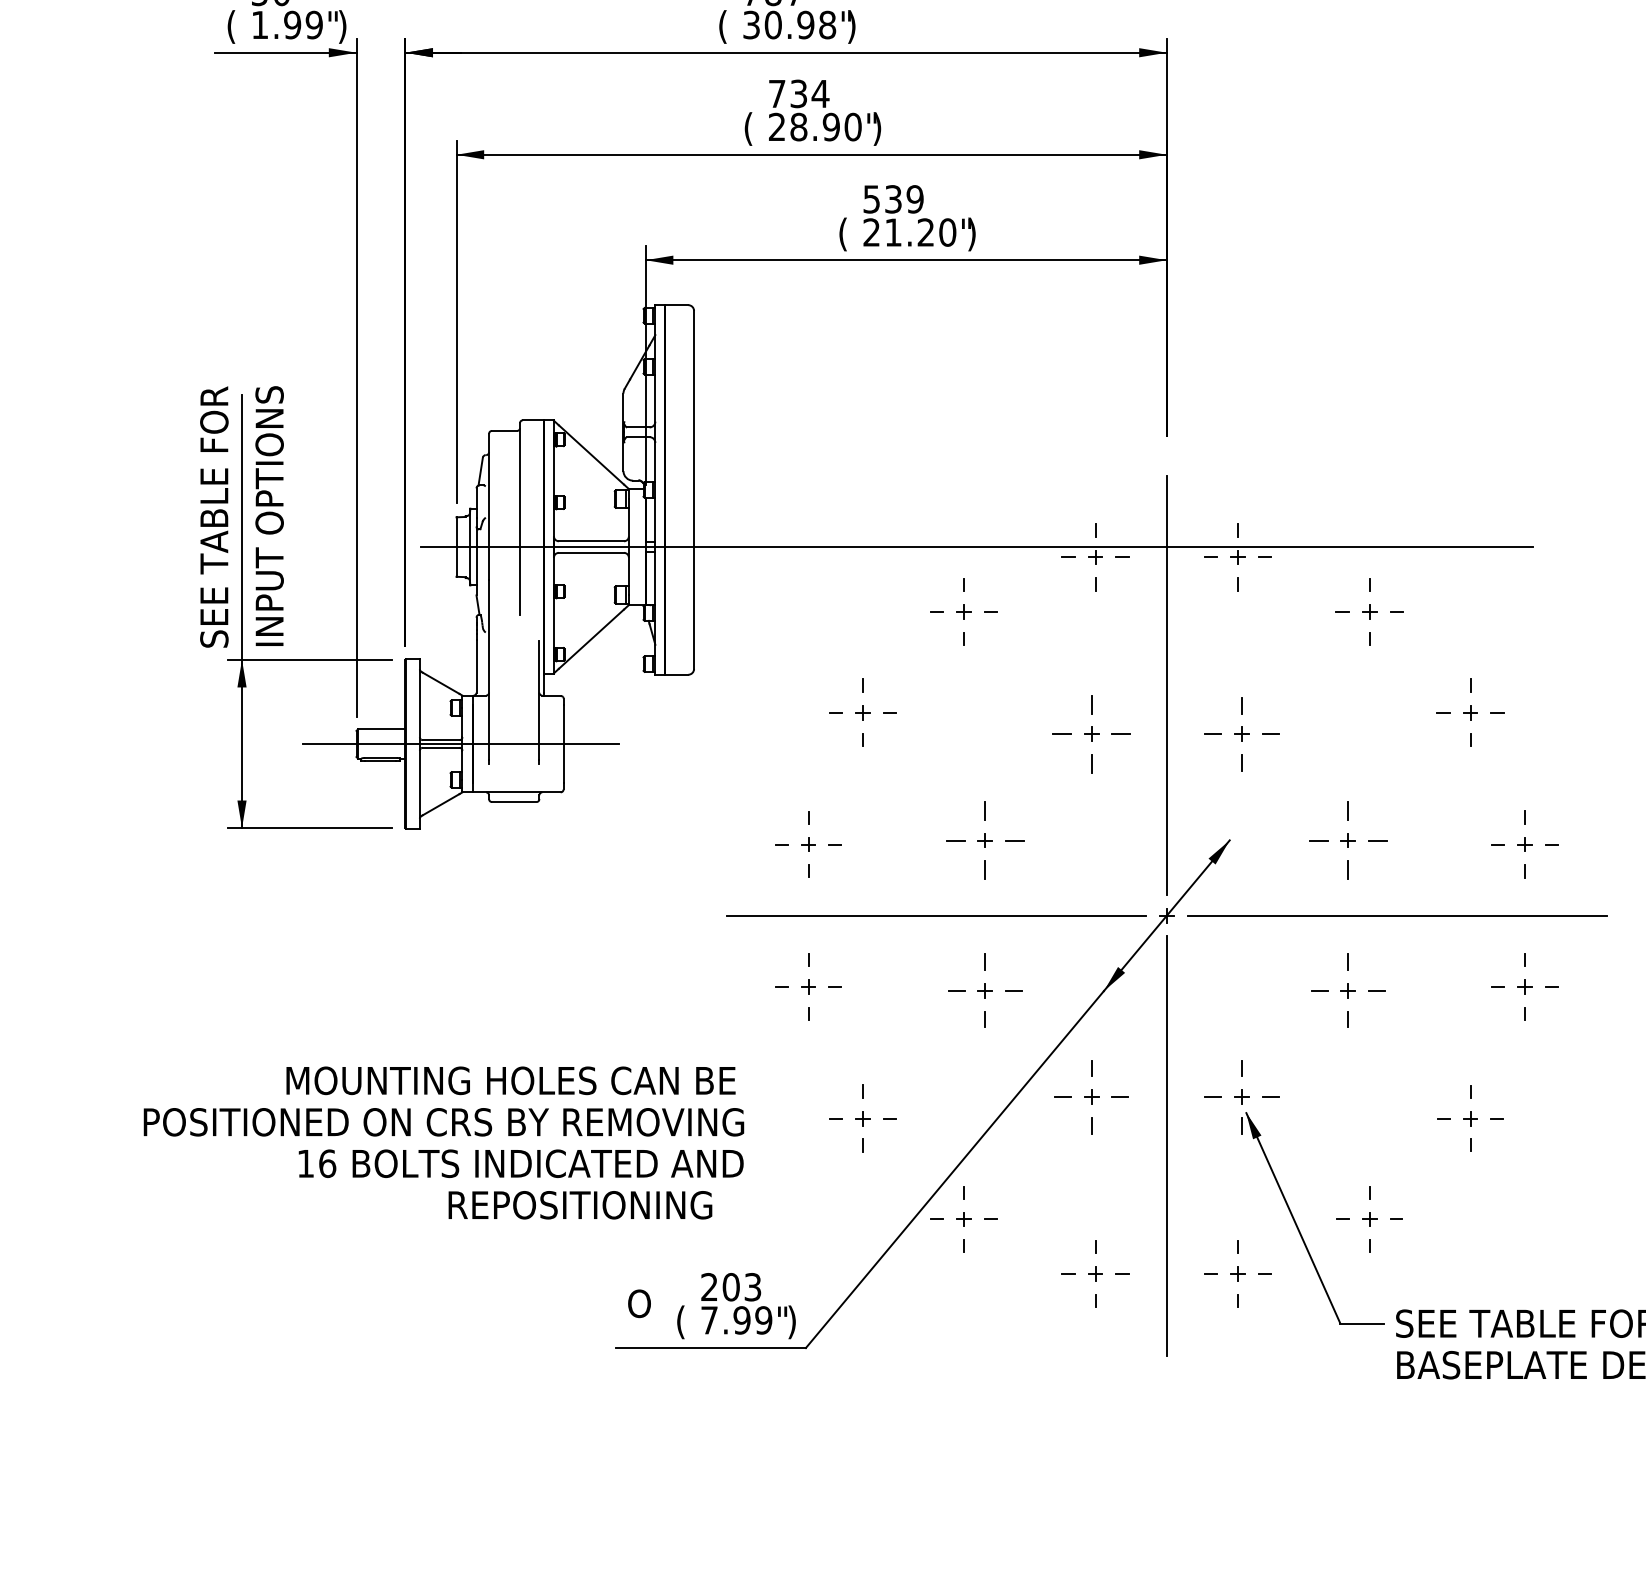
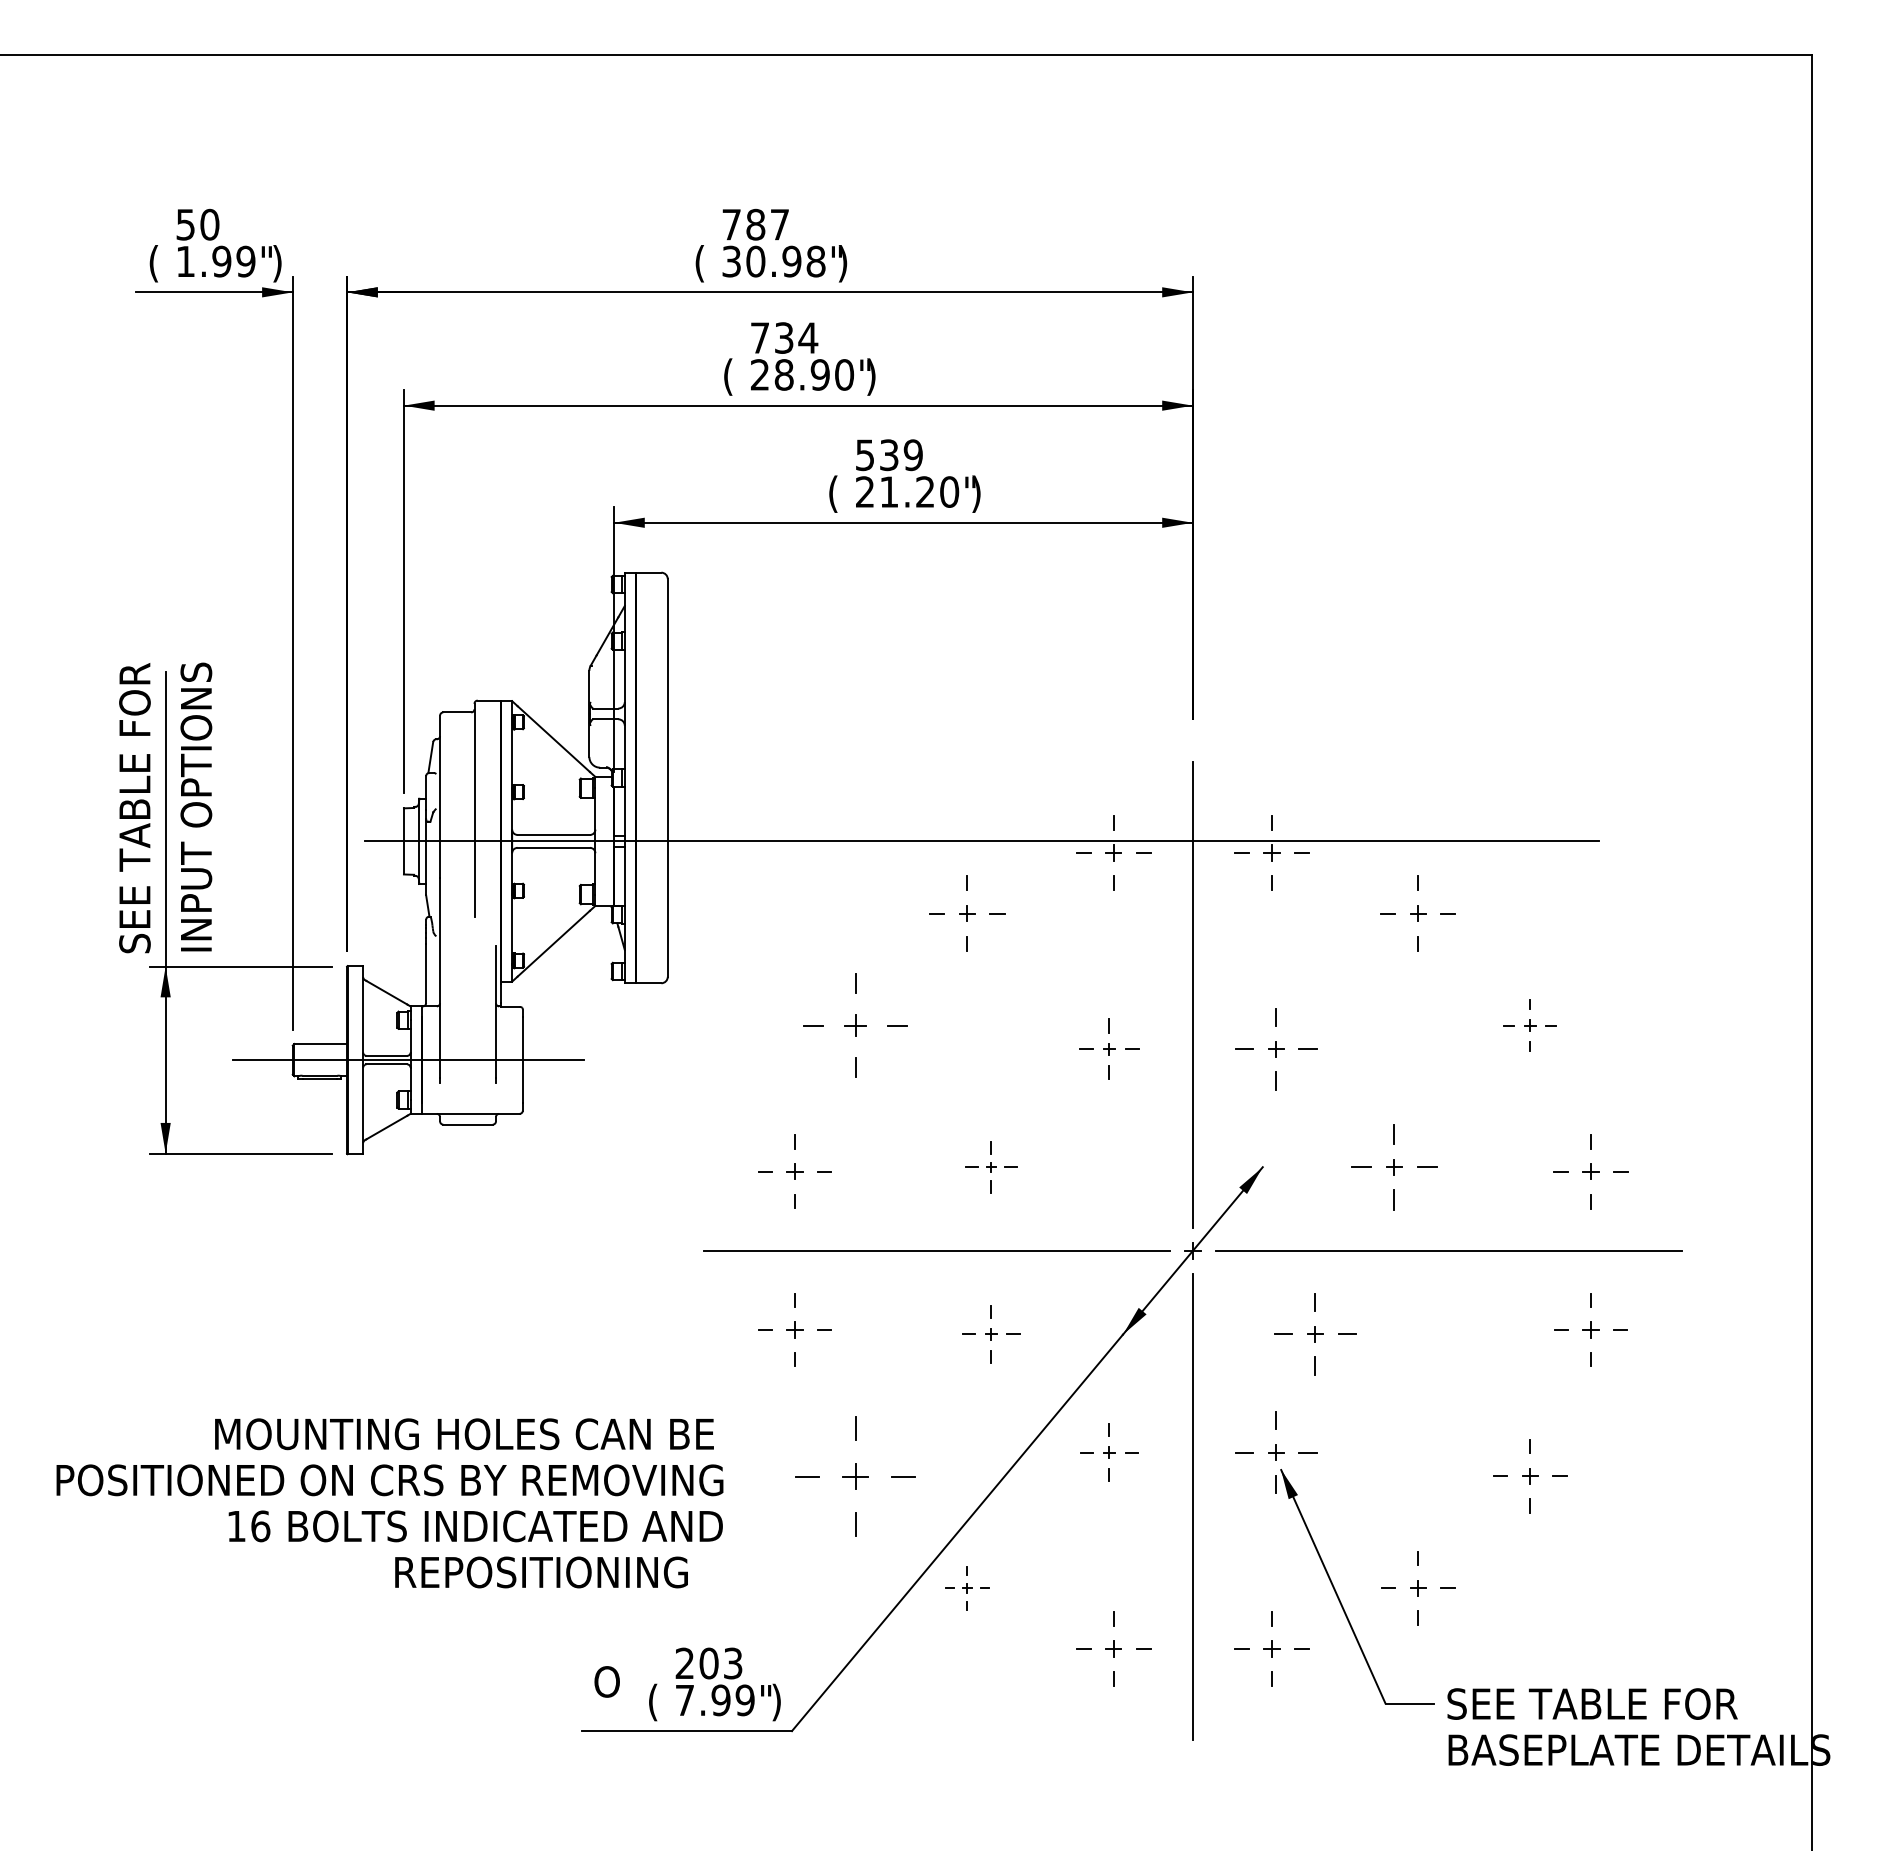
part: (863, 712) -> (855, 1025), size x1.4
part: (1469, 712) -> (1529, 1025), size x0.7
part: (1091, 734) -> (1109, 1049), size x0.7
part: (985, 840) -> (991, 1167), size x0.6
part: (985, 990) -> (991, 1334), size x0.7
part: (1348, 990) -> (1315, 1334), moved
part: (1091, 1097) -> (1109, 1452), size x0.7
part: (863, 1117) -> (855, 1475), size x1.6
part: (963, 1219) -> (967, 1588), size x0.6

